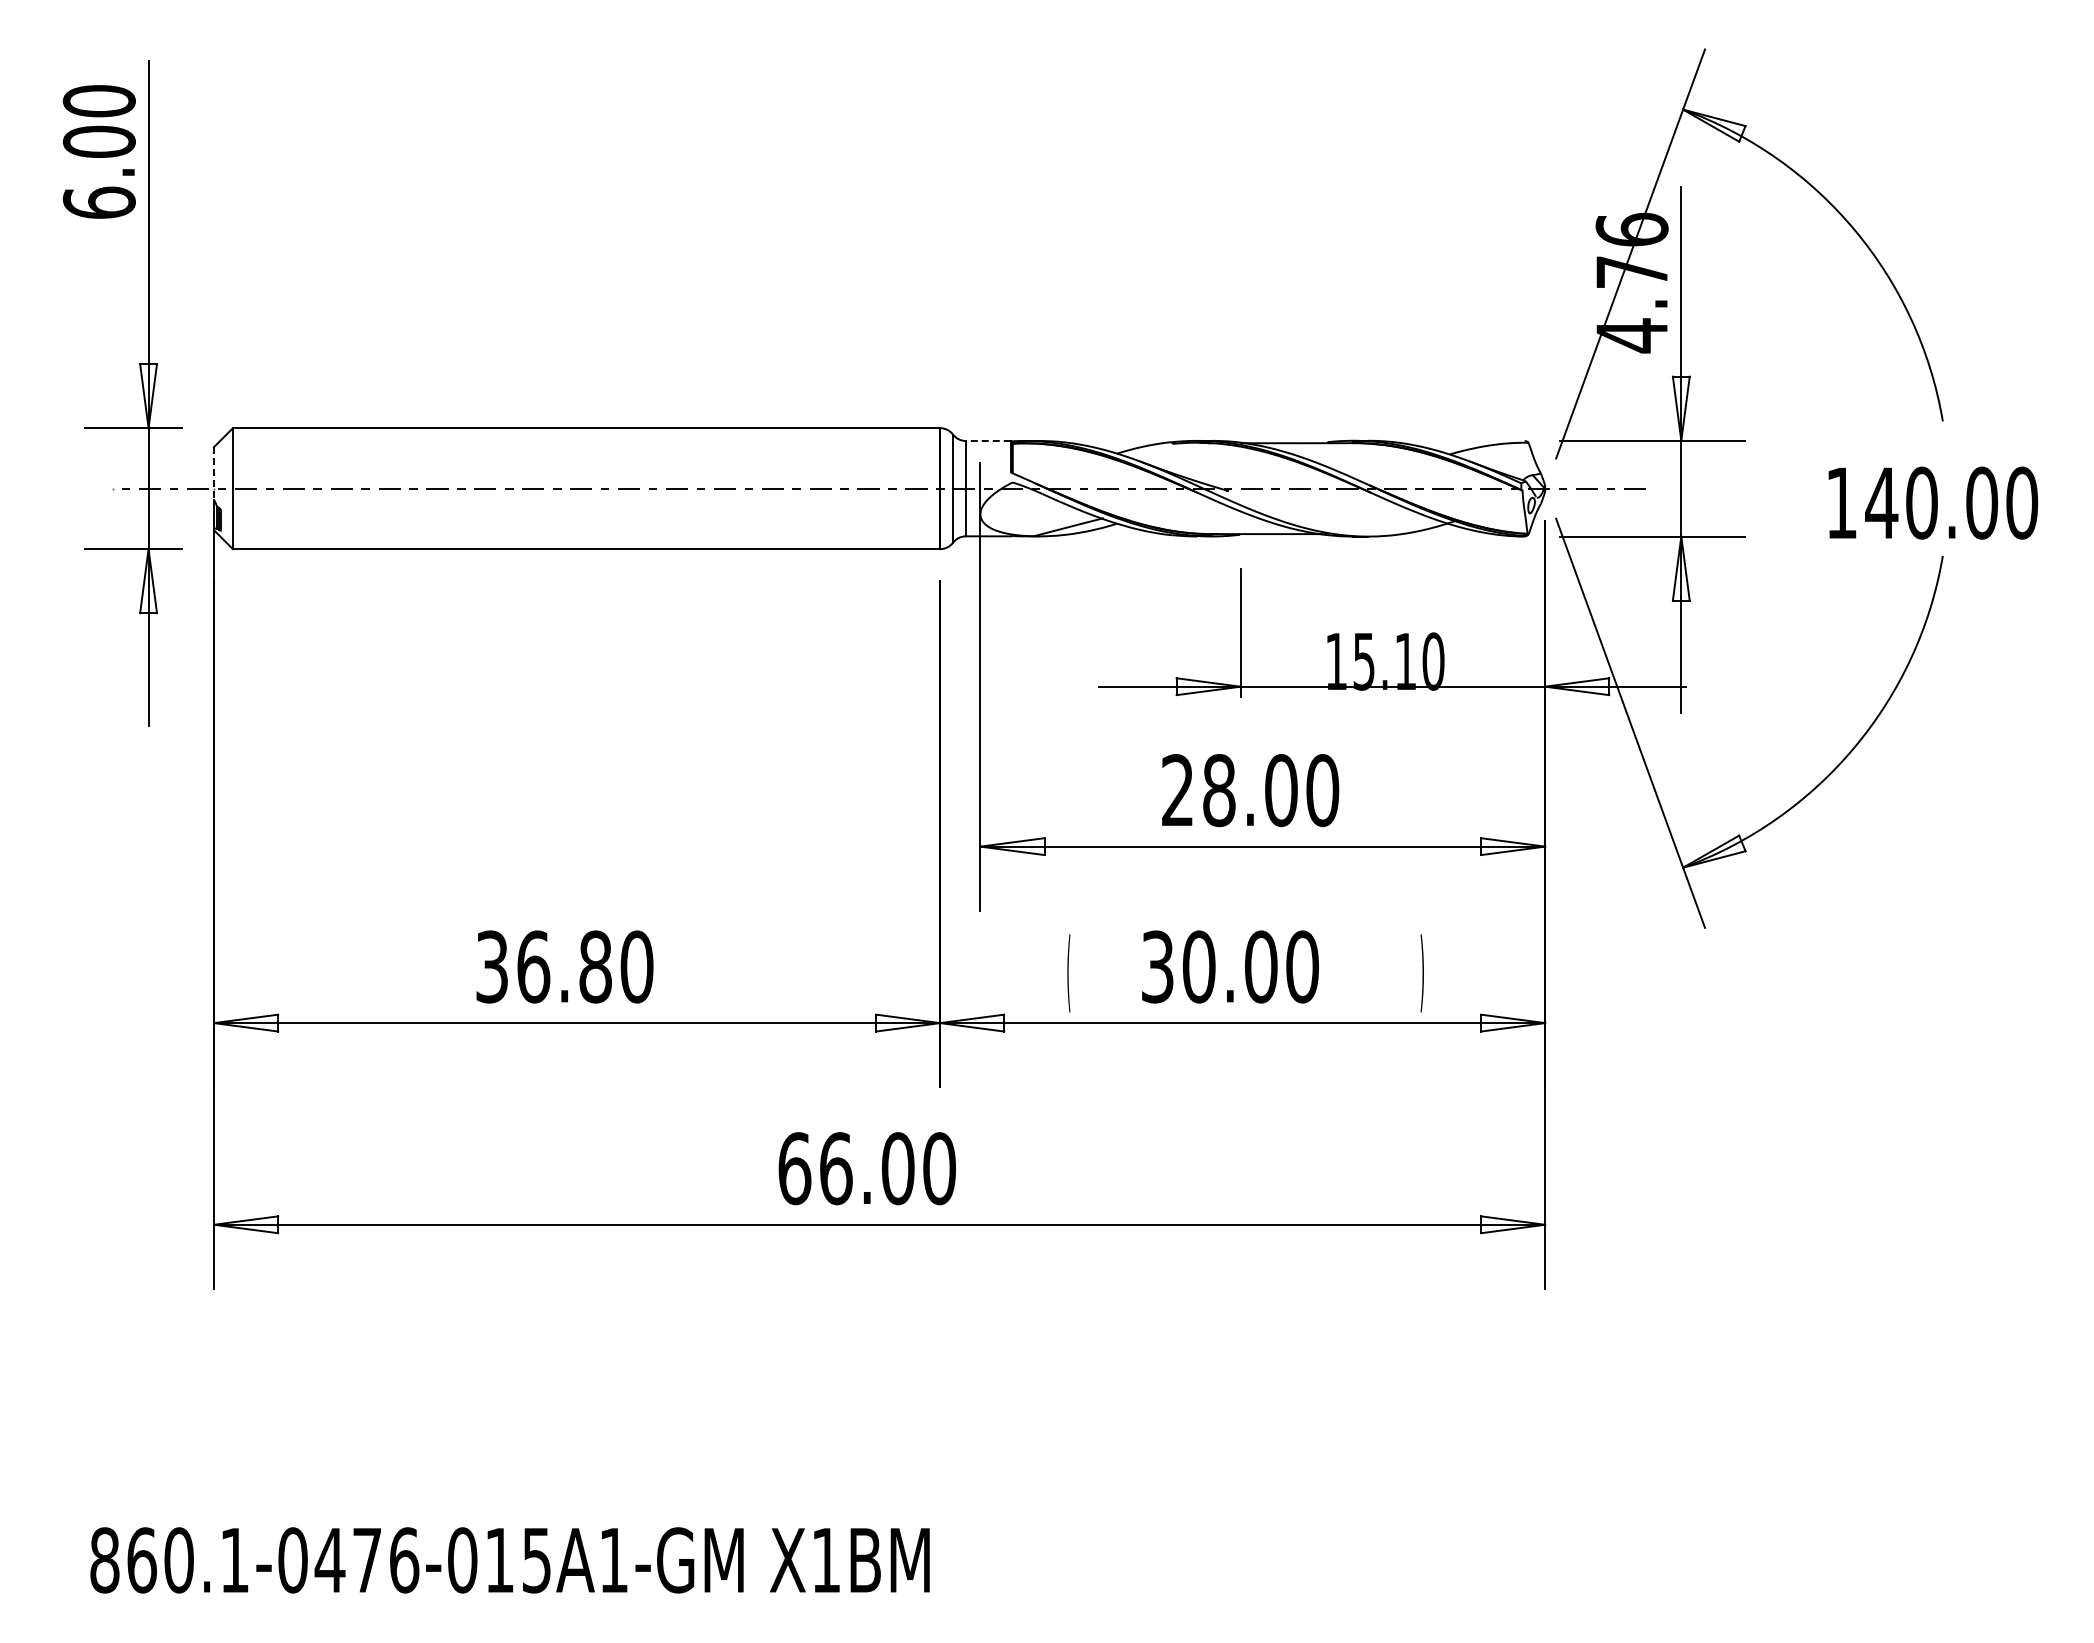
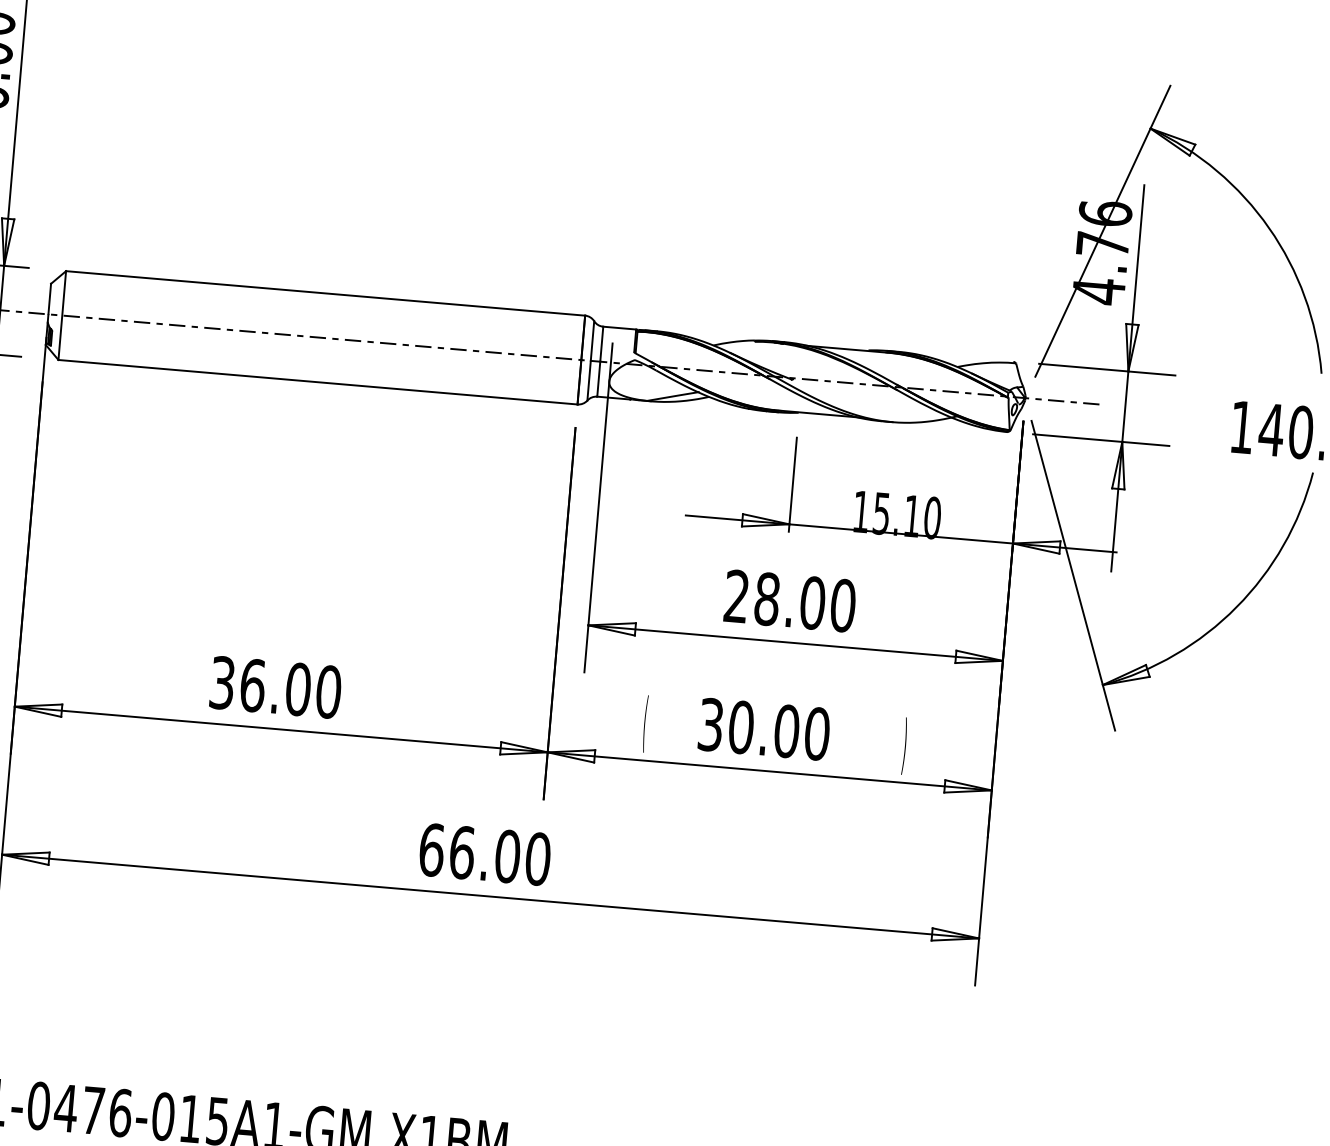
line: (987, 441) -> (619, 328), dashed -> solid
line: (214, 473) -> (49, 303), dashed -> solid
text: (595, 966) -> (298, 689), 36.80 -> 36.00

